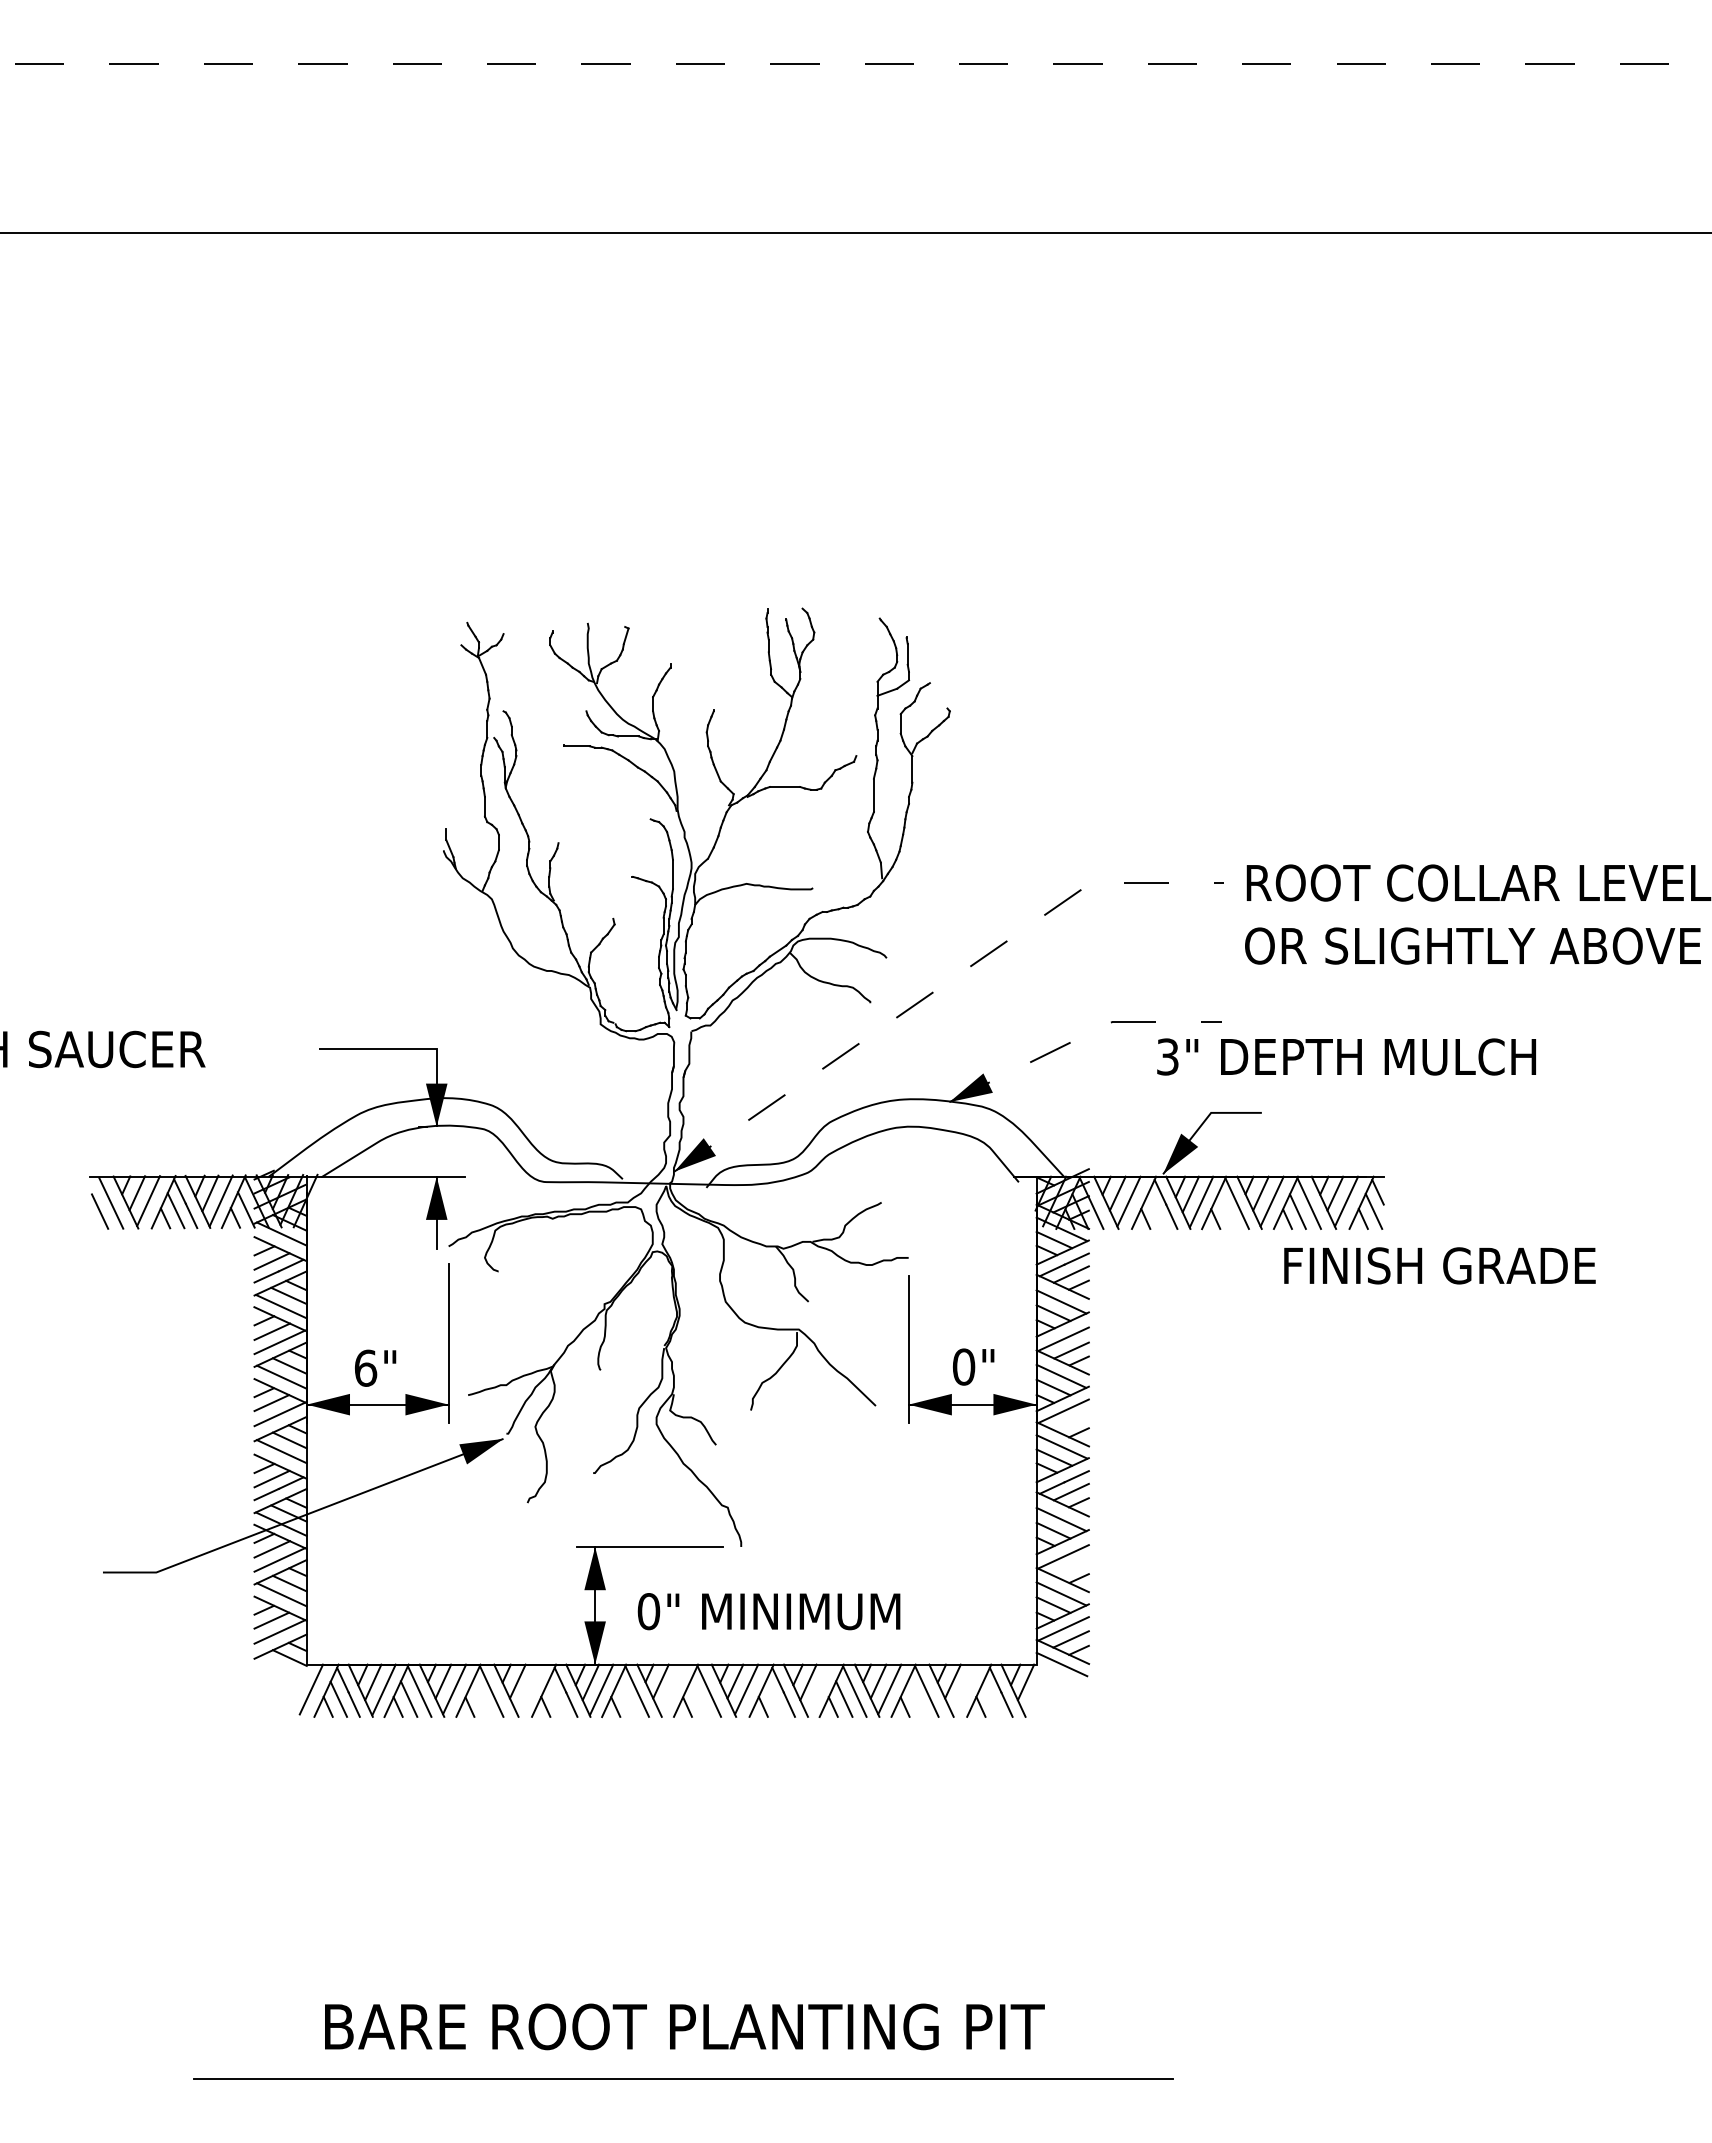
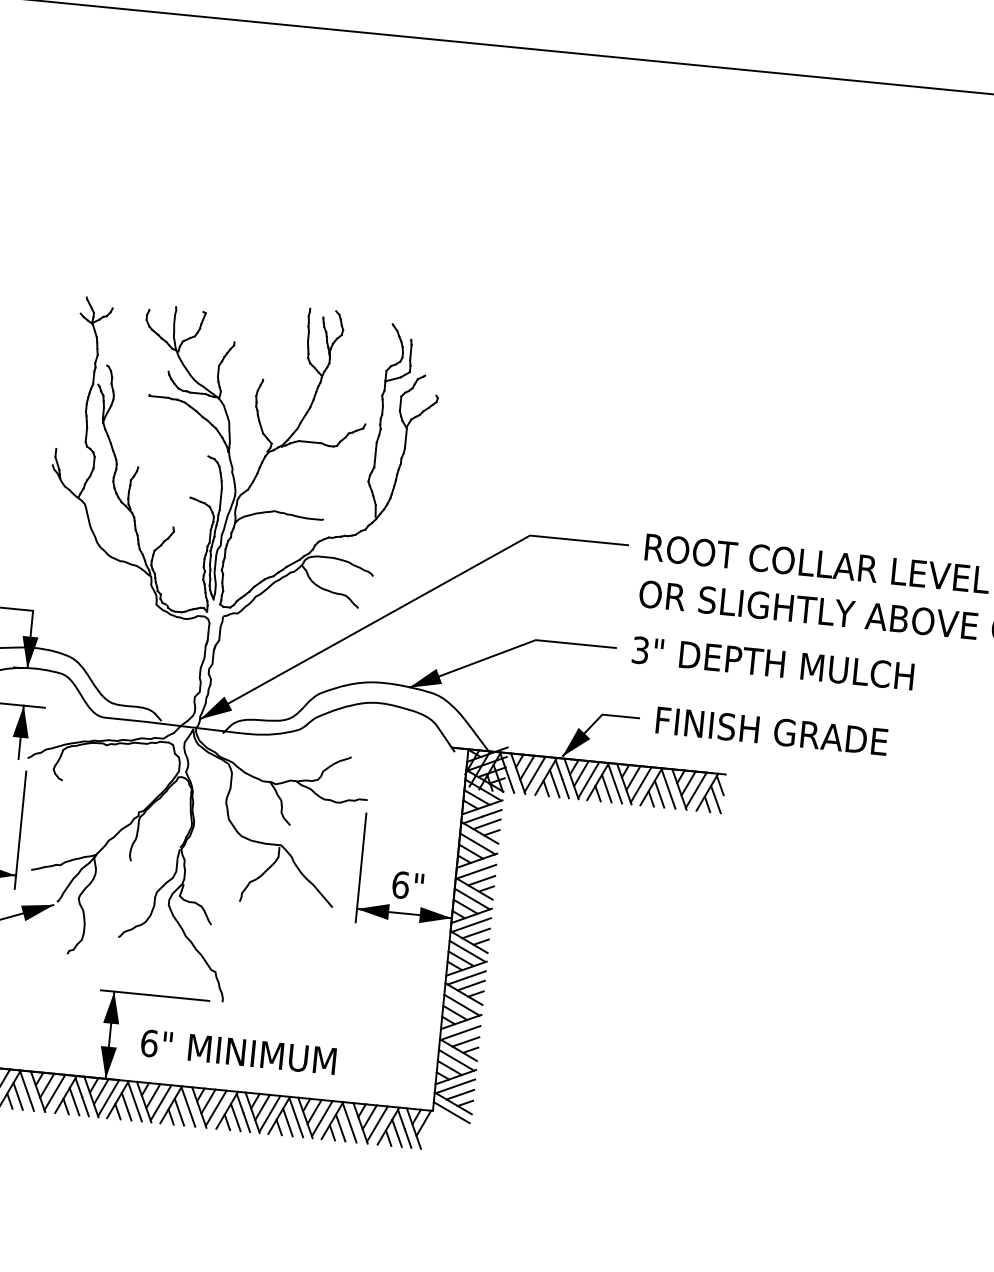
line: (938, 988) -> (409, 602), dashed -> solid
line: (1081, 1037) -> (511, 649), dashed -> solid
text: (1346, 1056) -> (773, 663), moved
line: (1156, 1210) -> (554, 783), added
line: (1226, 1210) -> (606, 788), added
text: (1439, 1265) -> (771, 730), moved
text: (963, 1366) -> (400, 884), 0" -> 6"
line: (1070, 1421) -> (475, 933), added
line: (1071, 1568) -> (465, 1042), added
text: (648, 1611) -> (149, 1043), 0" -> 6"
line: (528, 1689) -> (54, 1092), added
line: (671, 1689) -> (160, 1102), added
line: (818, 1689) -> (269, 1113), added
line: (963, 1689) -> (376, 1124), added
line: (556, 1698) -> (74, 1101), added
line: (626, 1698) -> (126, 1106), added
line: (773, 1698) -> (235, 1116), added
line: (991, 1698) -> (397, 1132), added
line: (480, 1699) -> (18, 1096), added
line: (697, 1699) -> (179, 1112), added
line: (915, 1699) -> (340, 1127), added

